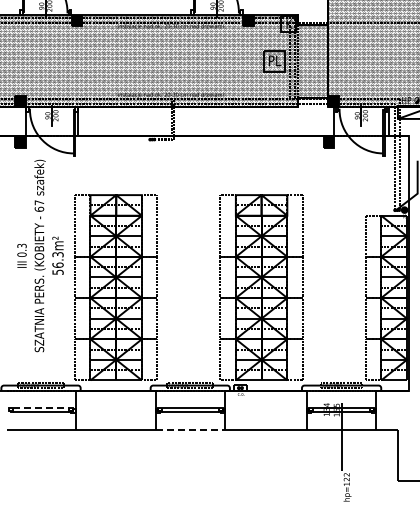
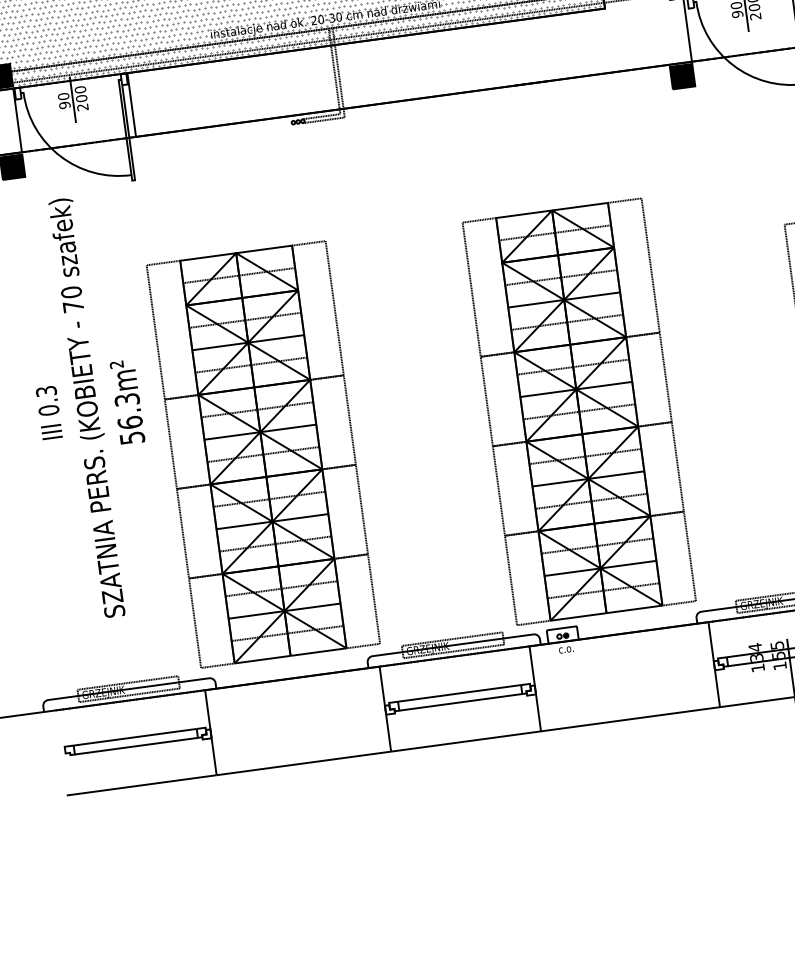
text: (39, 205) -> (72, 298), 67 -> 70
line: (41, 407) -> (136, 736), dashed -> solid
line: (190, 429) -> (466, 740), dashed -> solid

